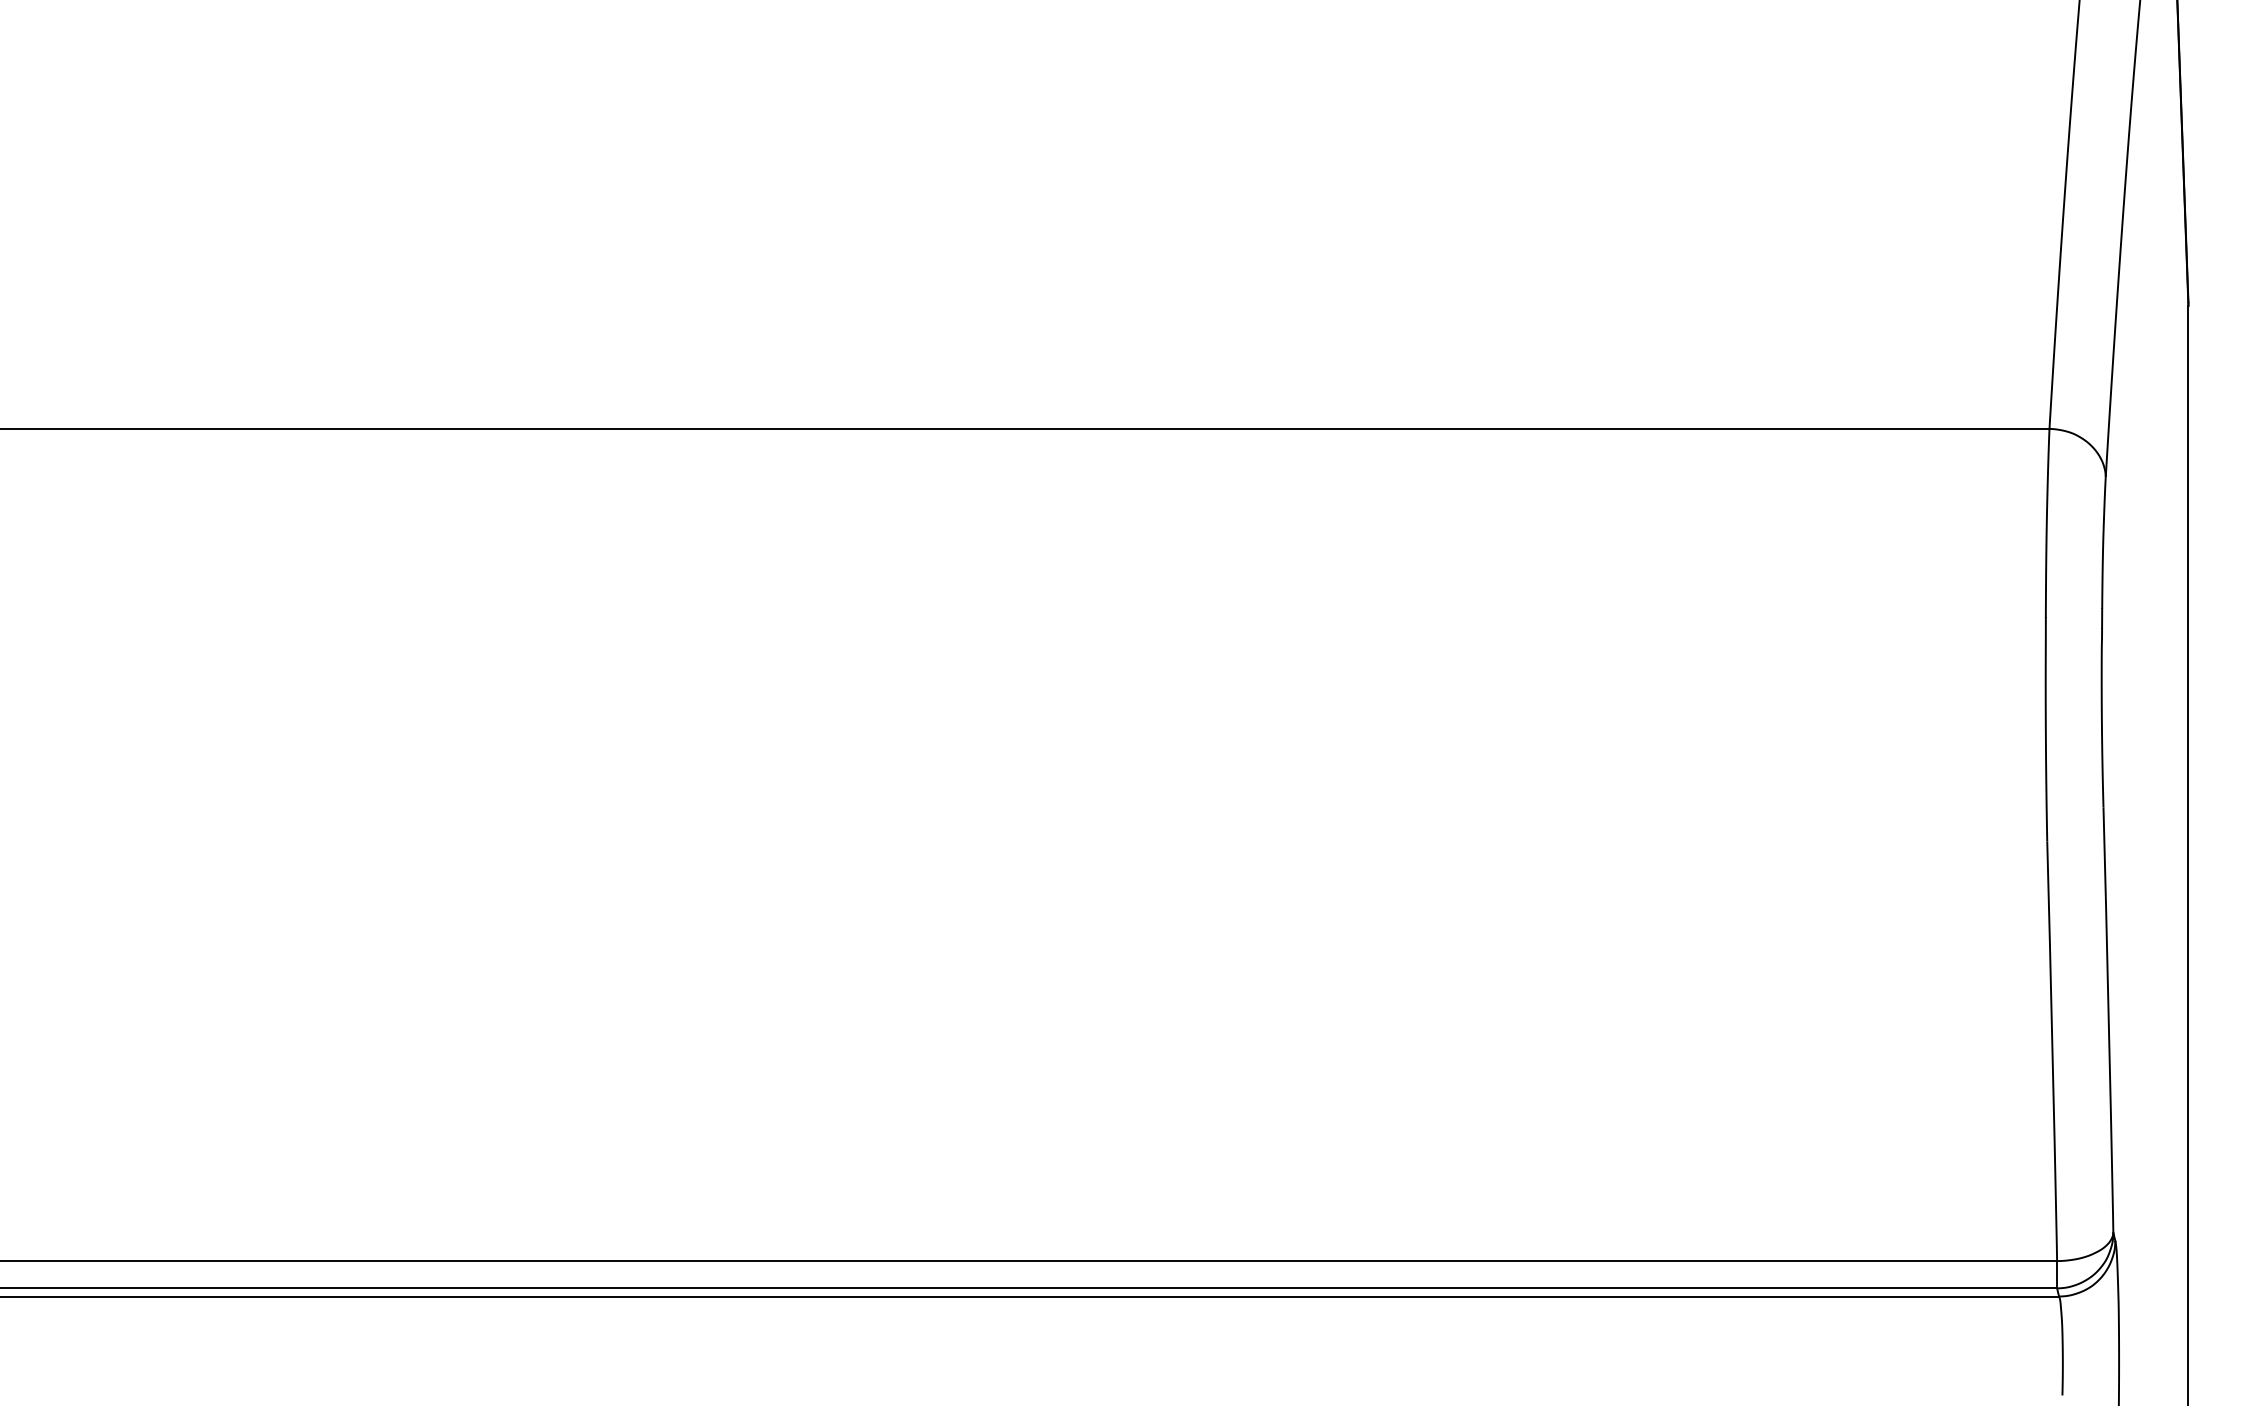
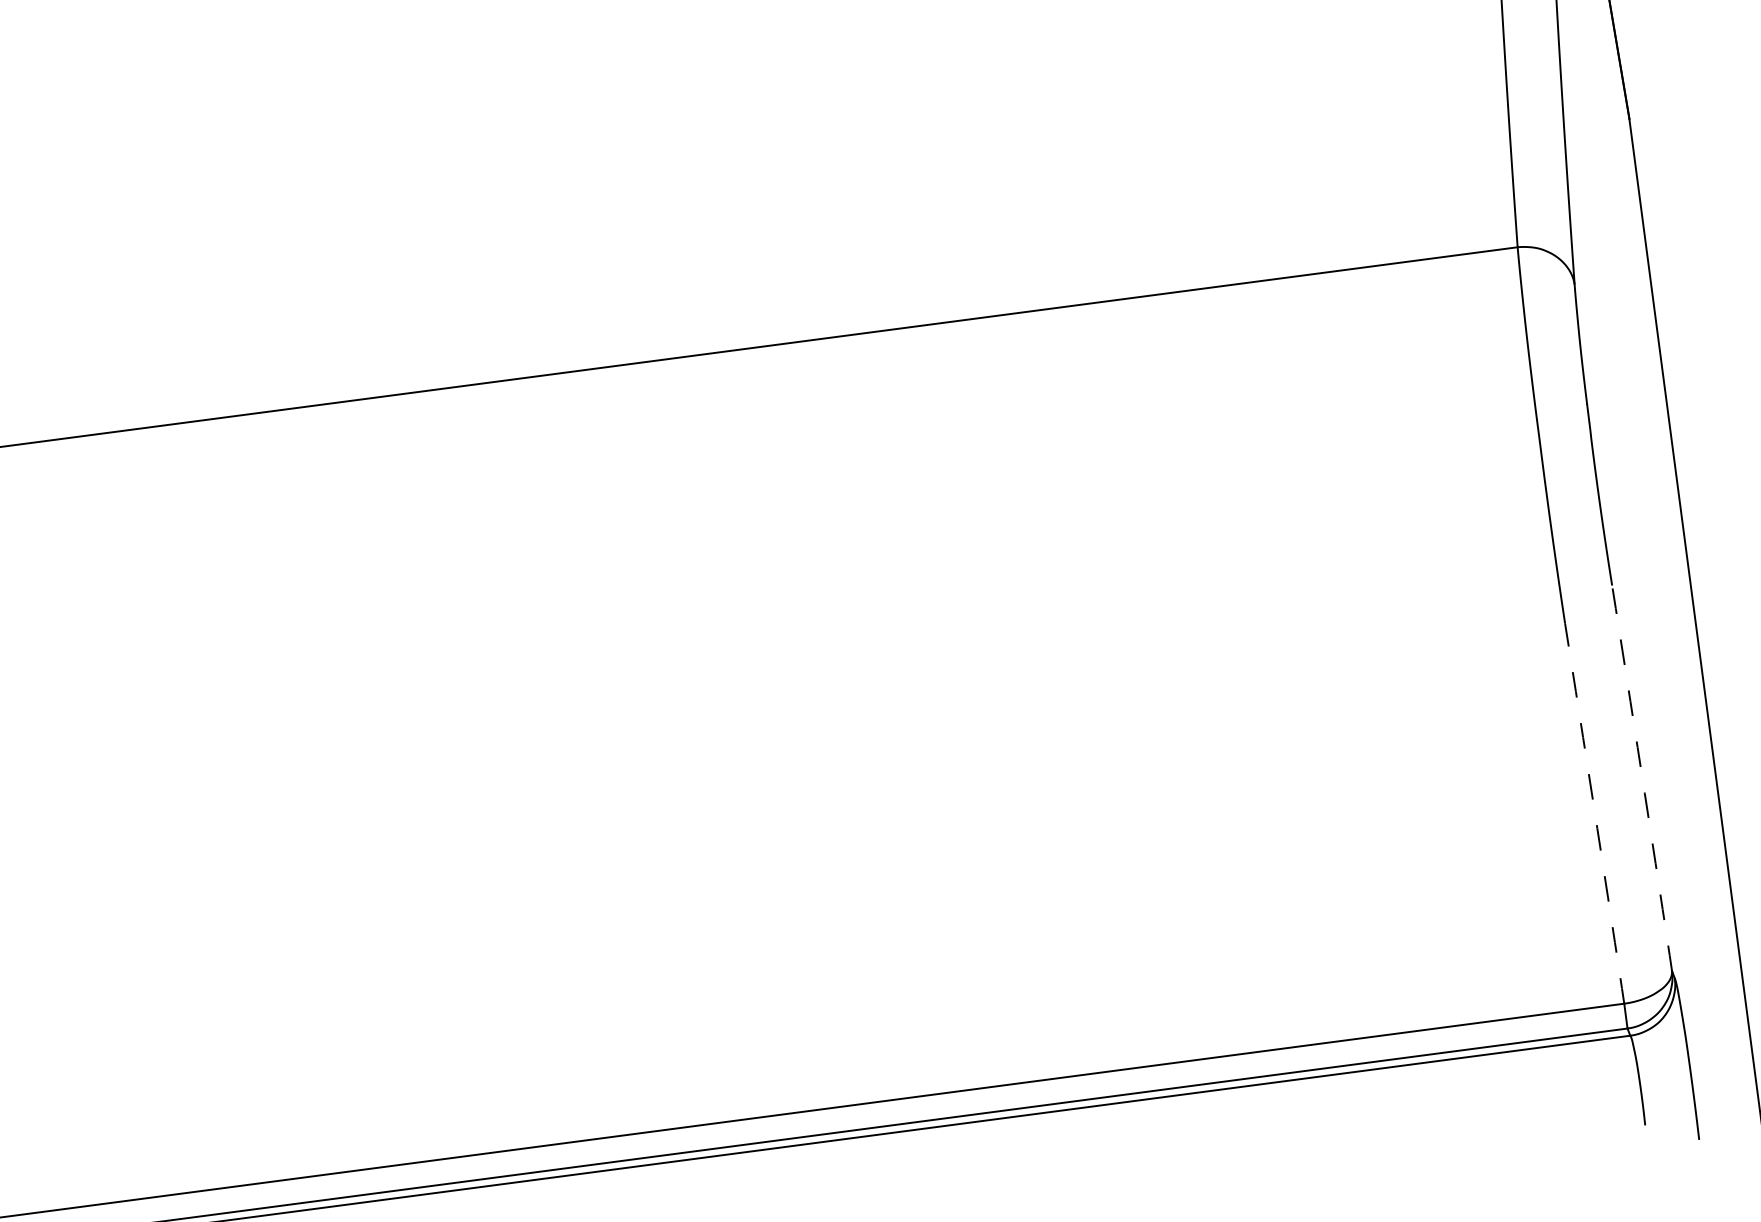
line: (2108, 1019) -> (1642, 777), solid -> dashed
line: (2052, 1050) -> (1594, 812), solid -> dashed

